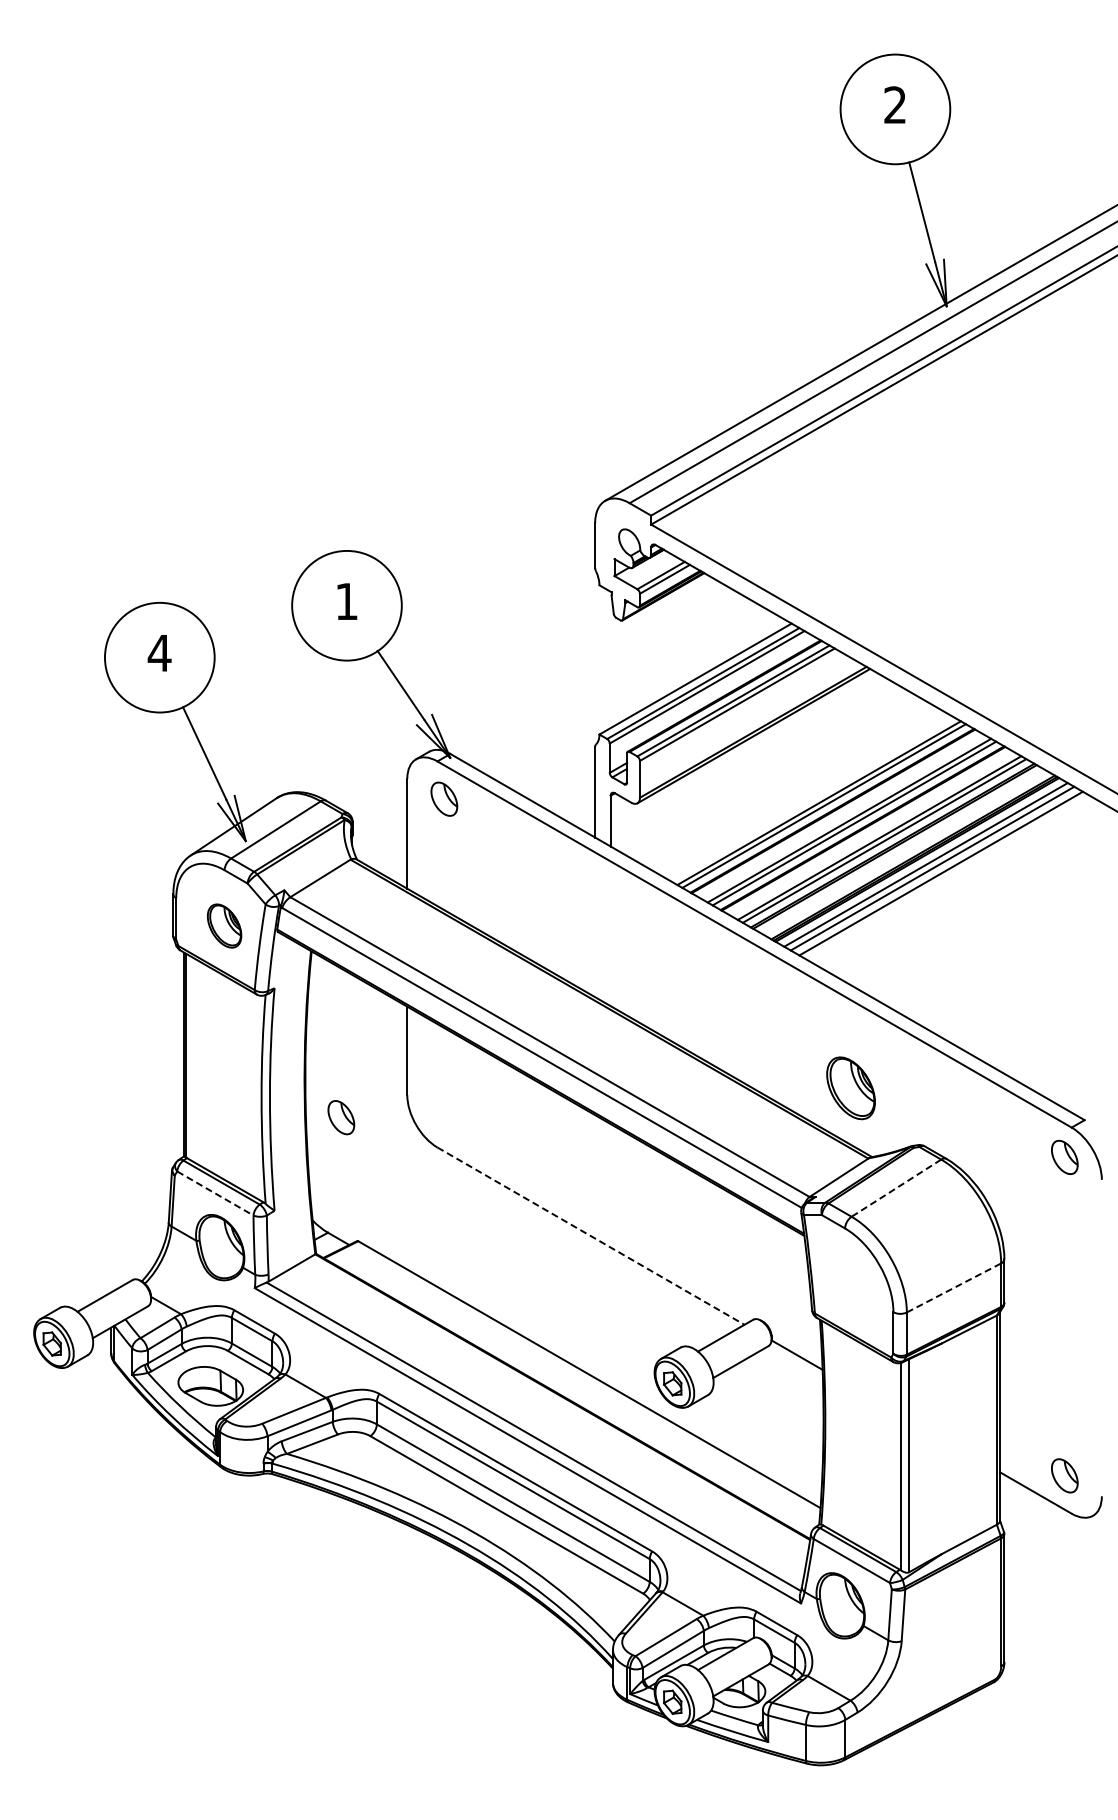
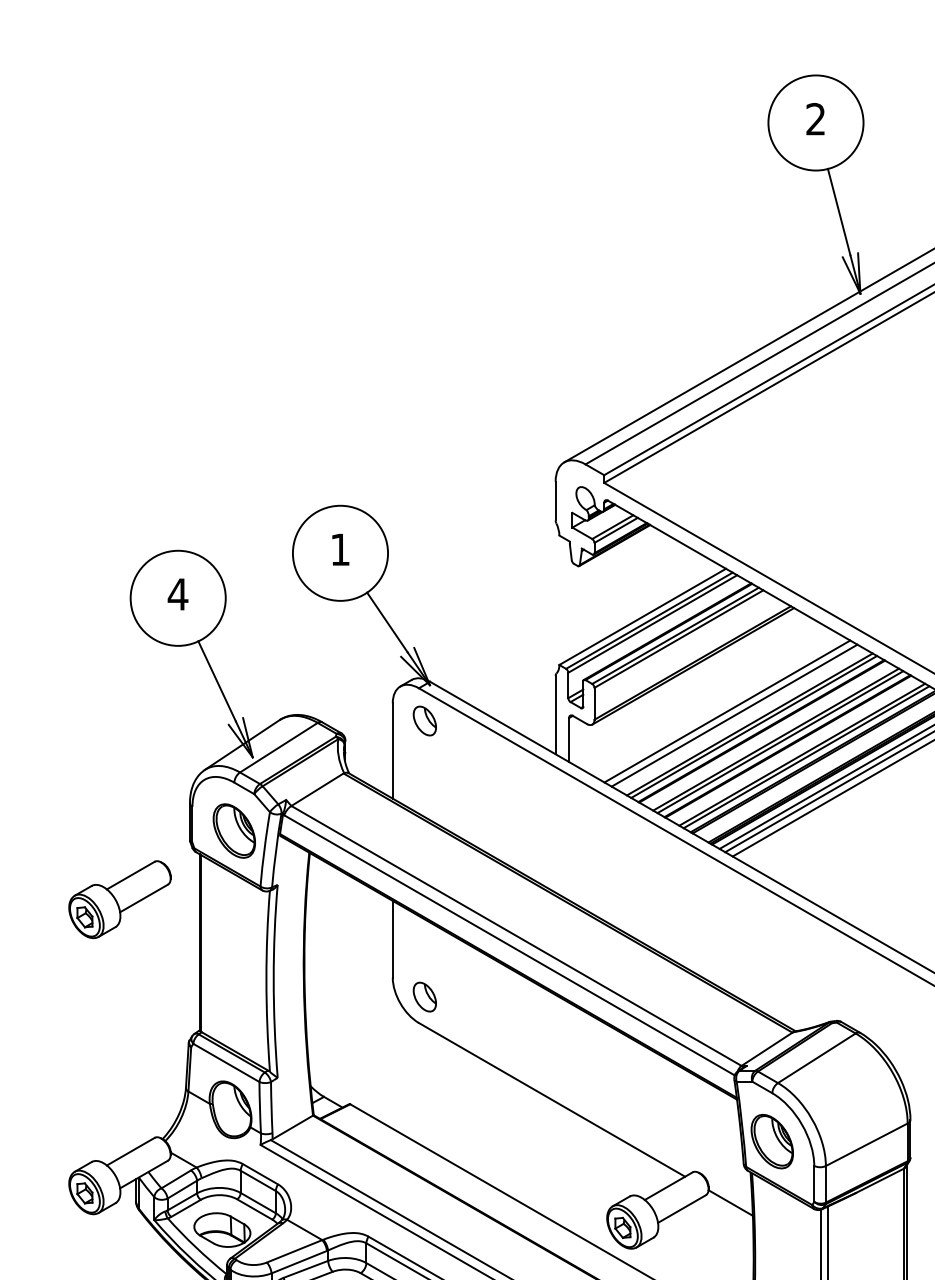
line: (793, 788) -> (727, 711), added
line: (801, 792) -> (734, 715), added
part: (224, 925) -> (234, 830), size x1.43
part: (92, 1005) -> (119, 899), added
part: (850, 1088) -> (771, 1141), moved
part: (341, 1117) -> (425, 996), moved
line: (896, 1188) -> (816, 1058), dashed -> solid
line: (215, 1193) -> (226, 1062), dashed -> solid
line: (591, 1236) -> (552, 1100), dashed -> solid
line: (954, 1287) -> (867, 1144), dashed -> solid

